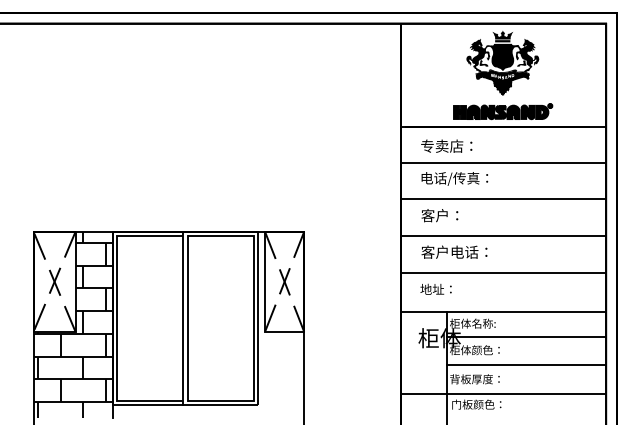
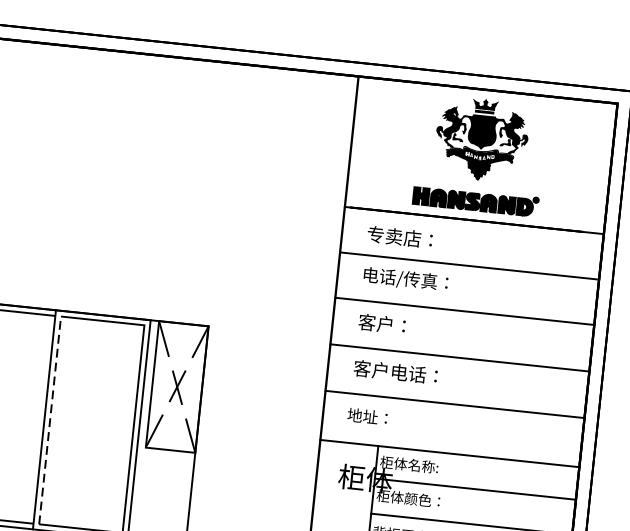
line: (187, 317) -> (49, 419), solid -> dashed

